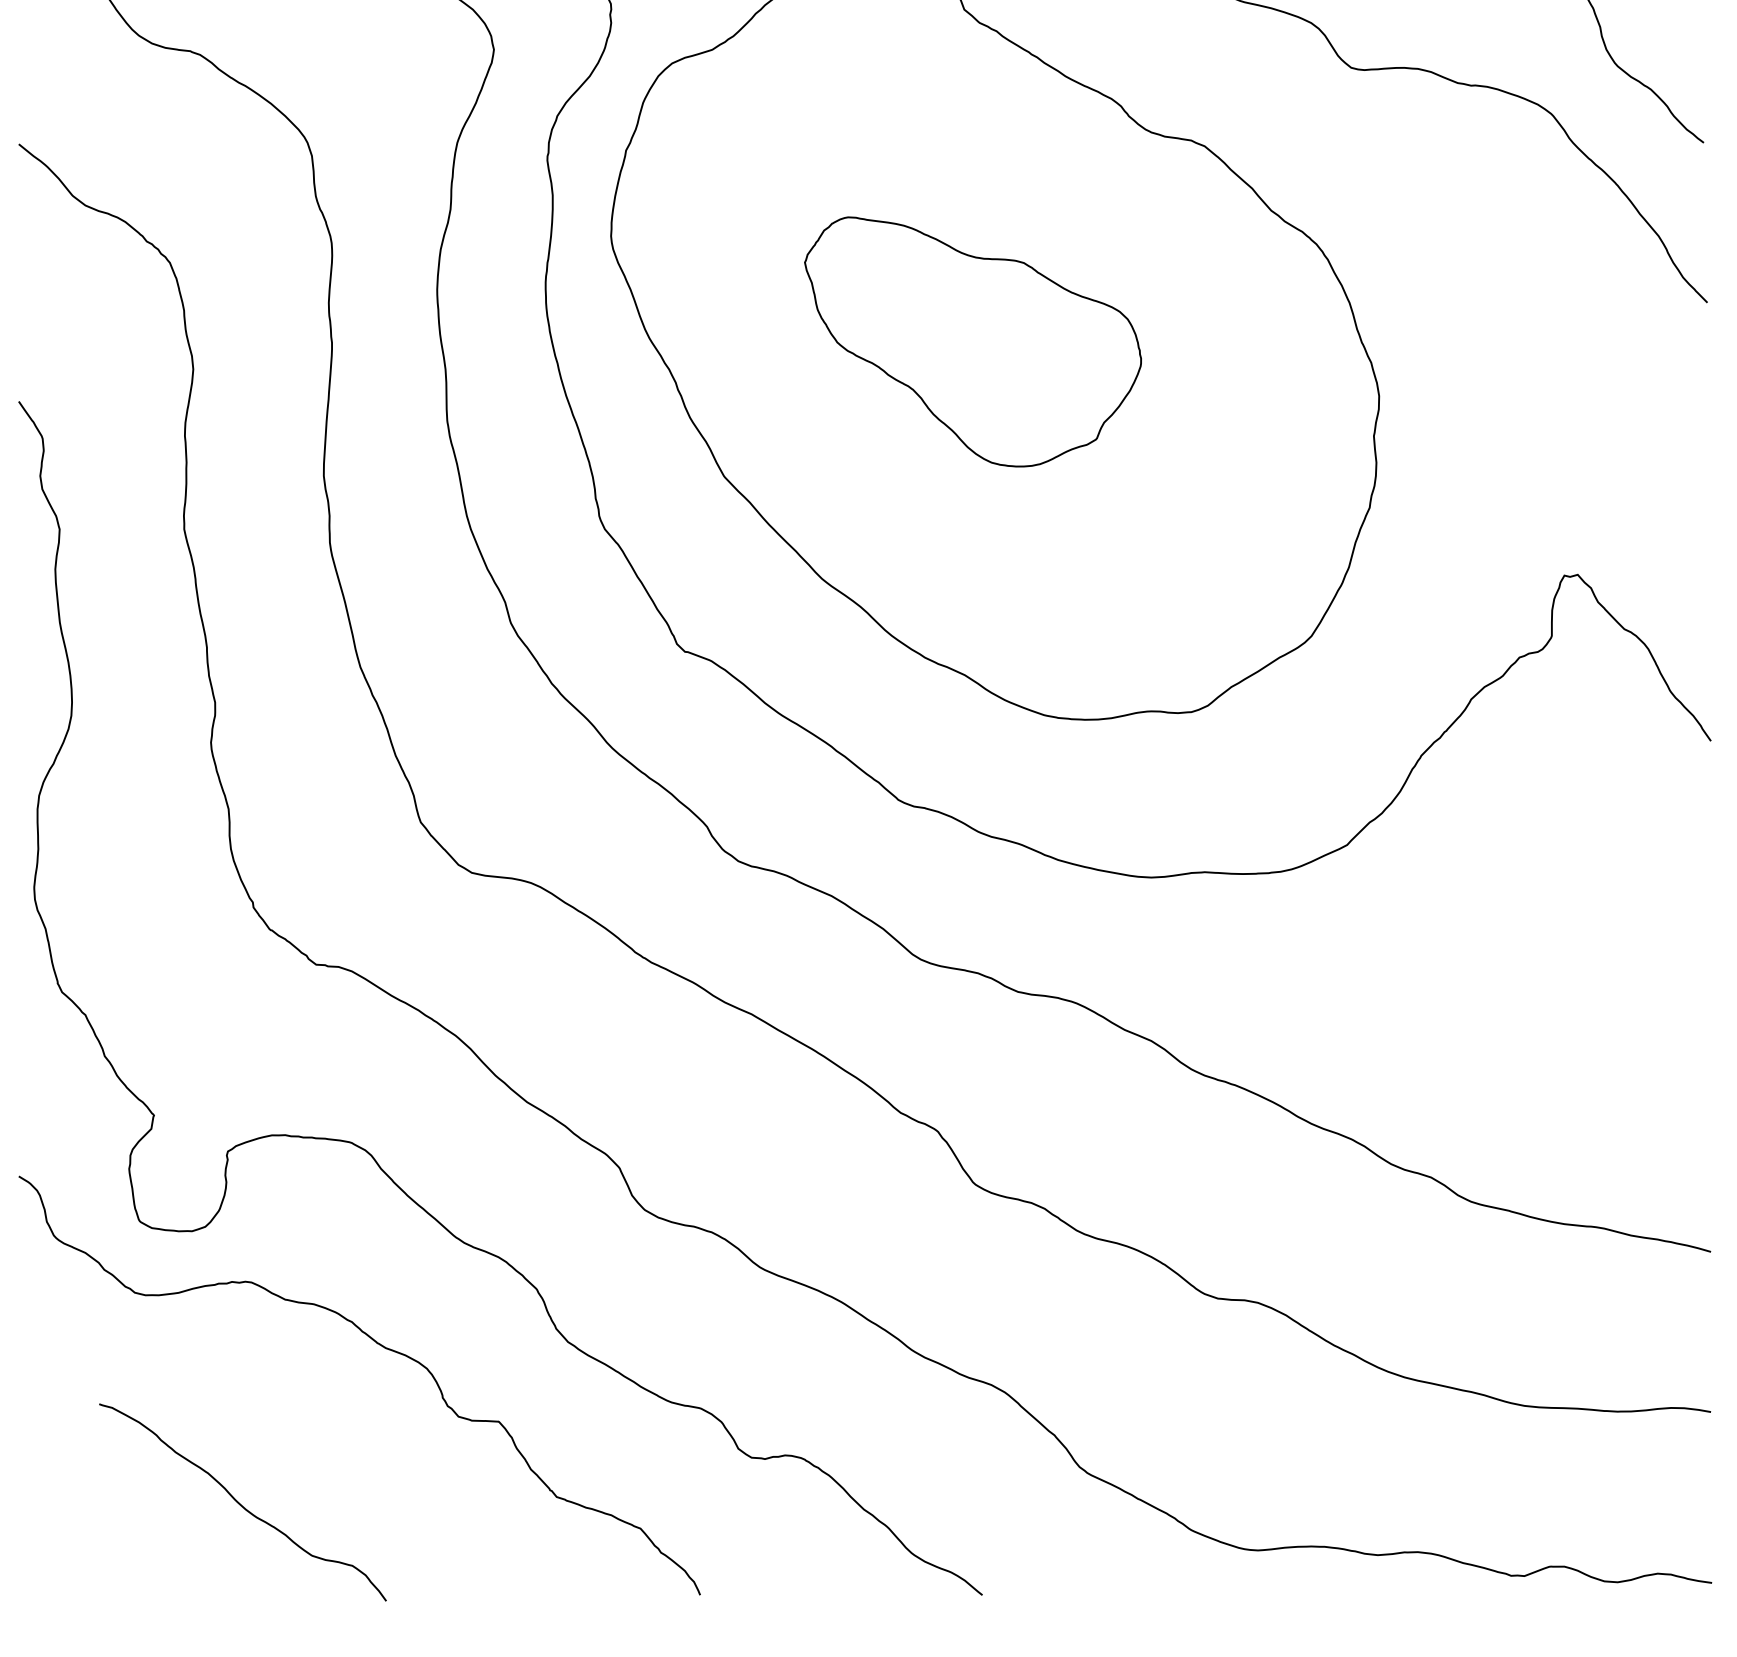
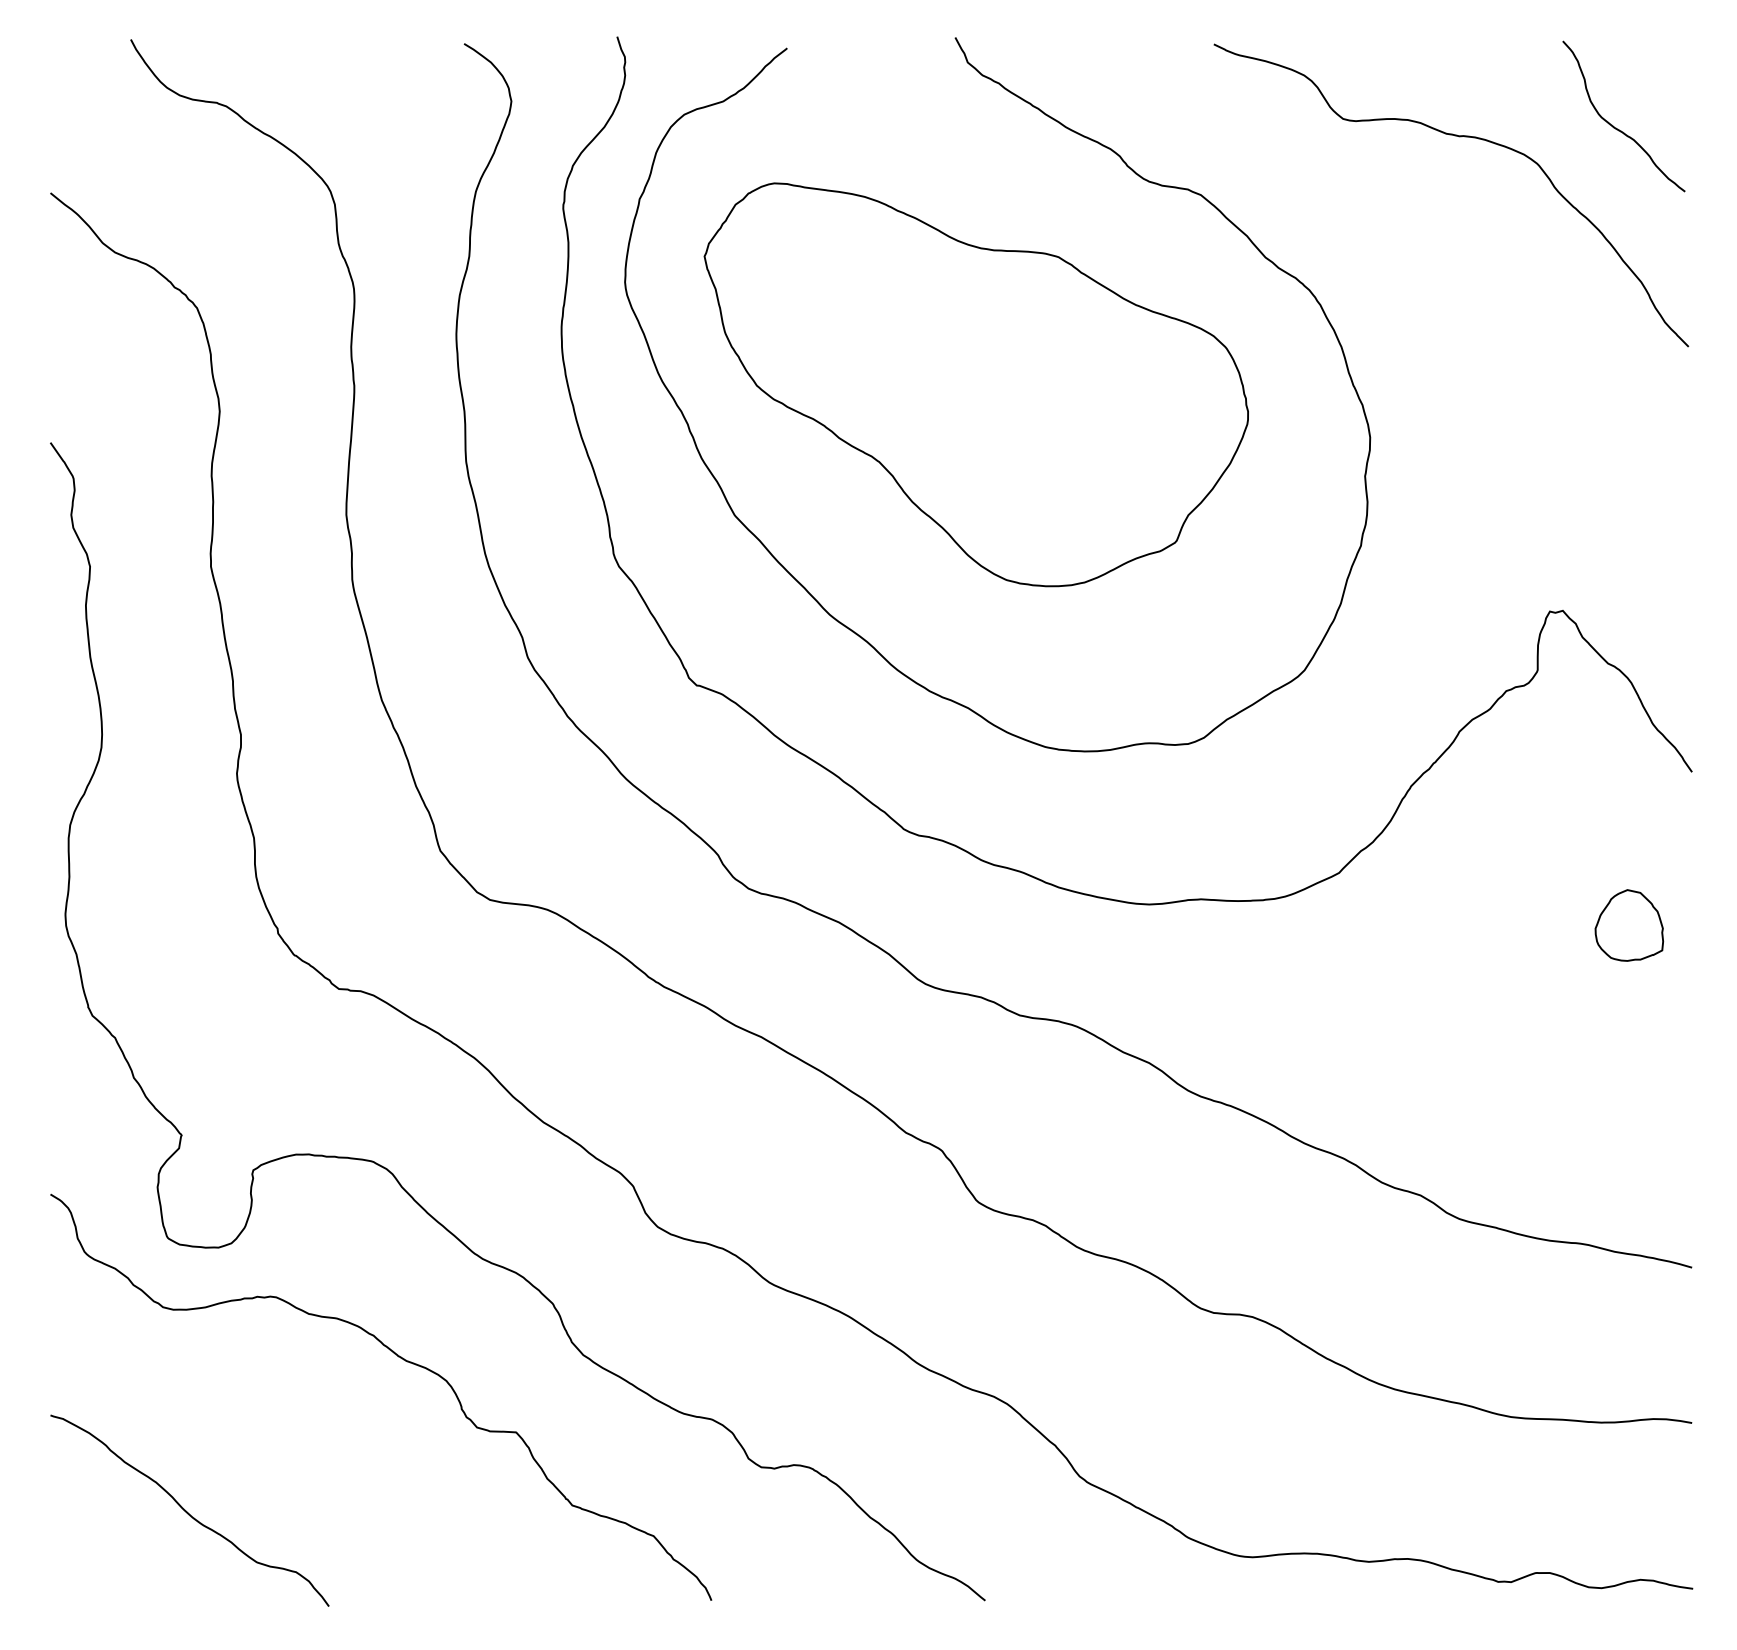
part: (972, 341) -> (975, 384), size x1.67
part: (1646, 899) -> (1629, 925), added
curve: (240, 1503) -> (187, 1511), moved

